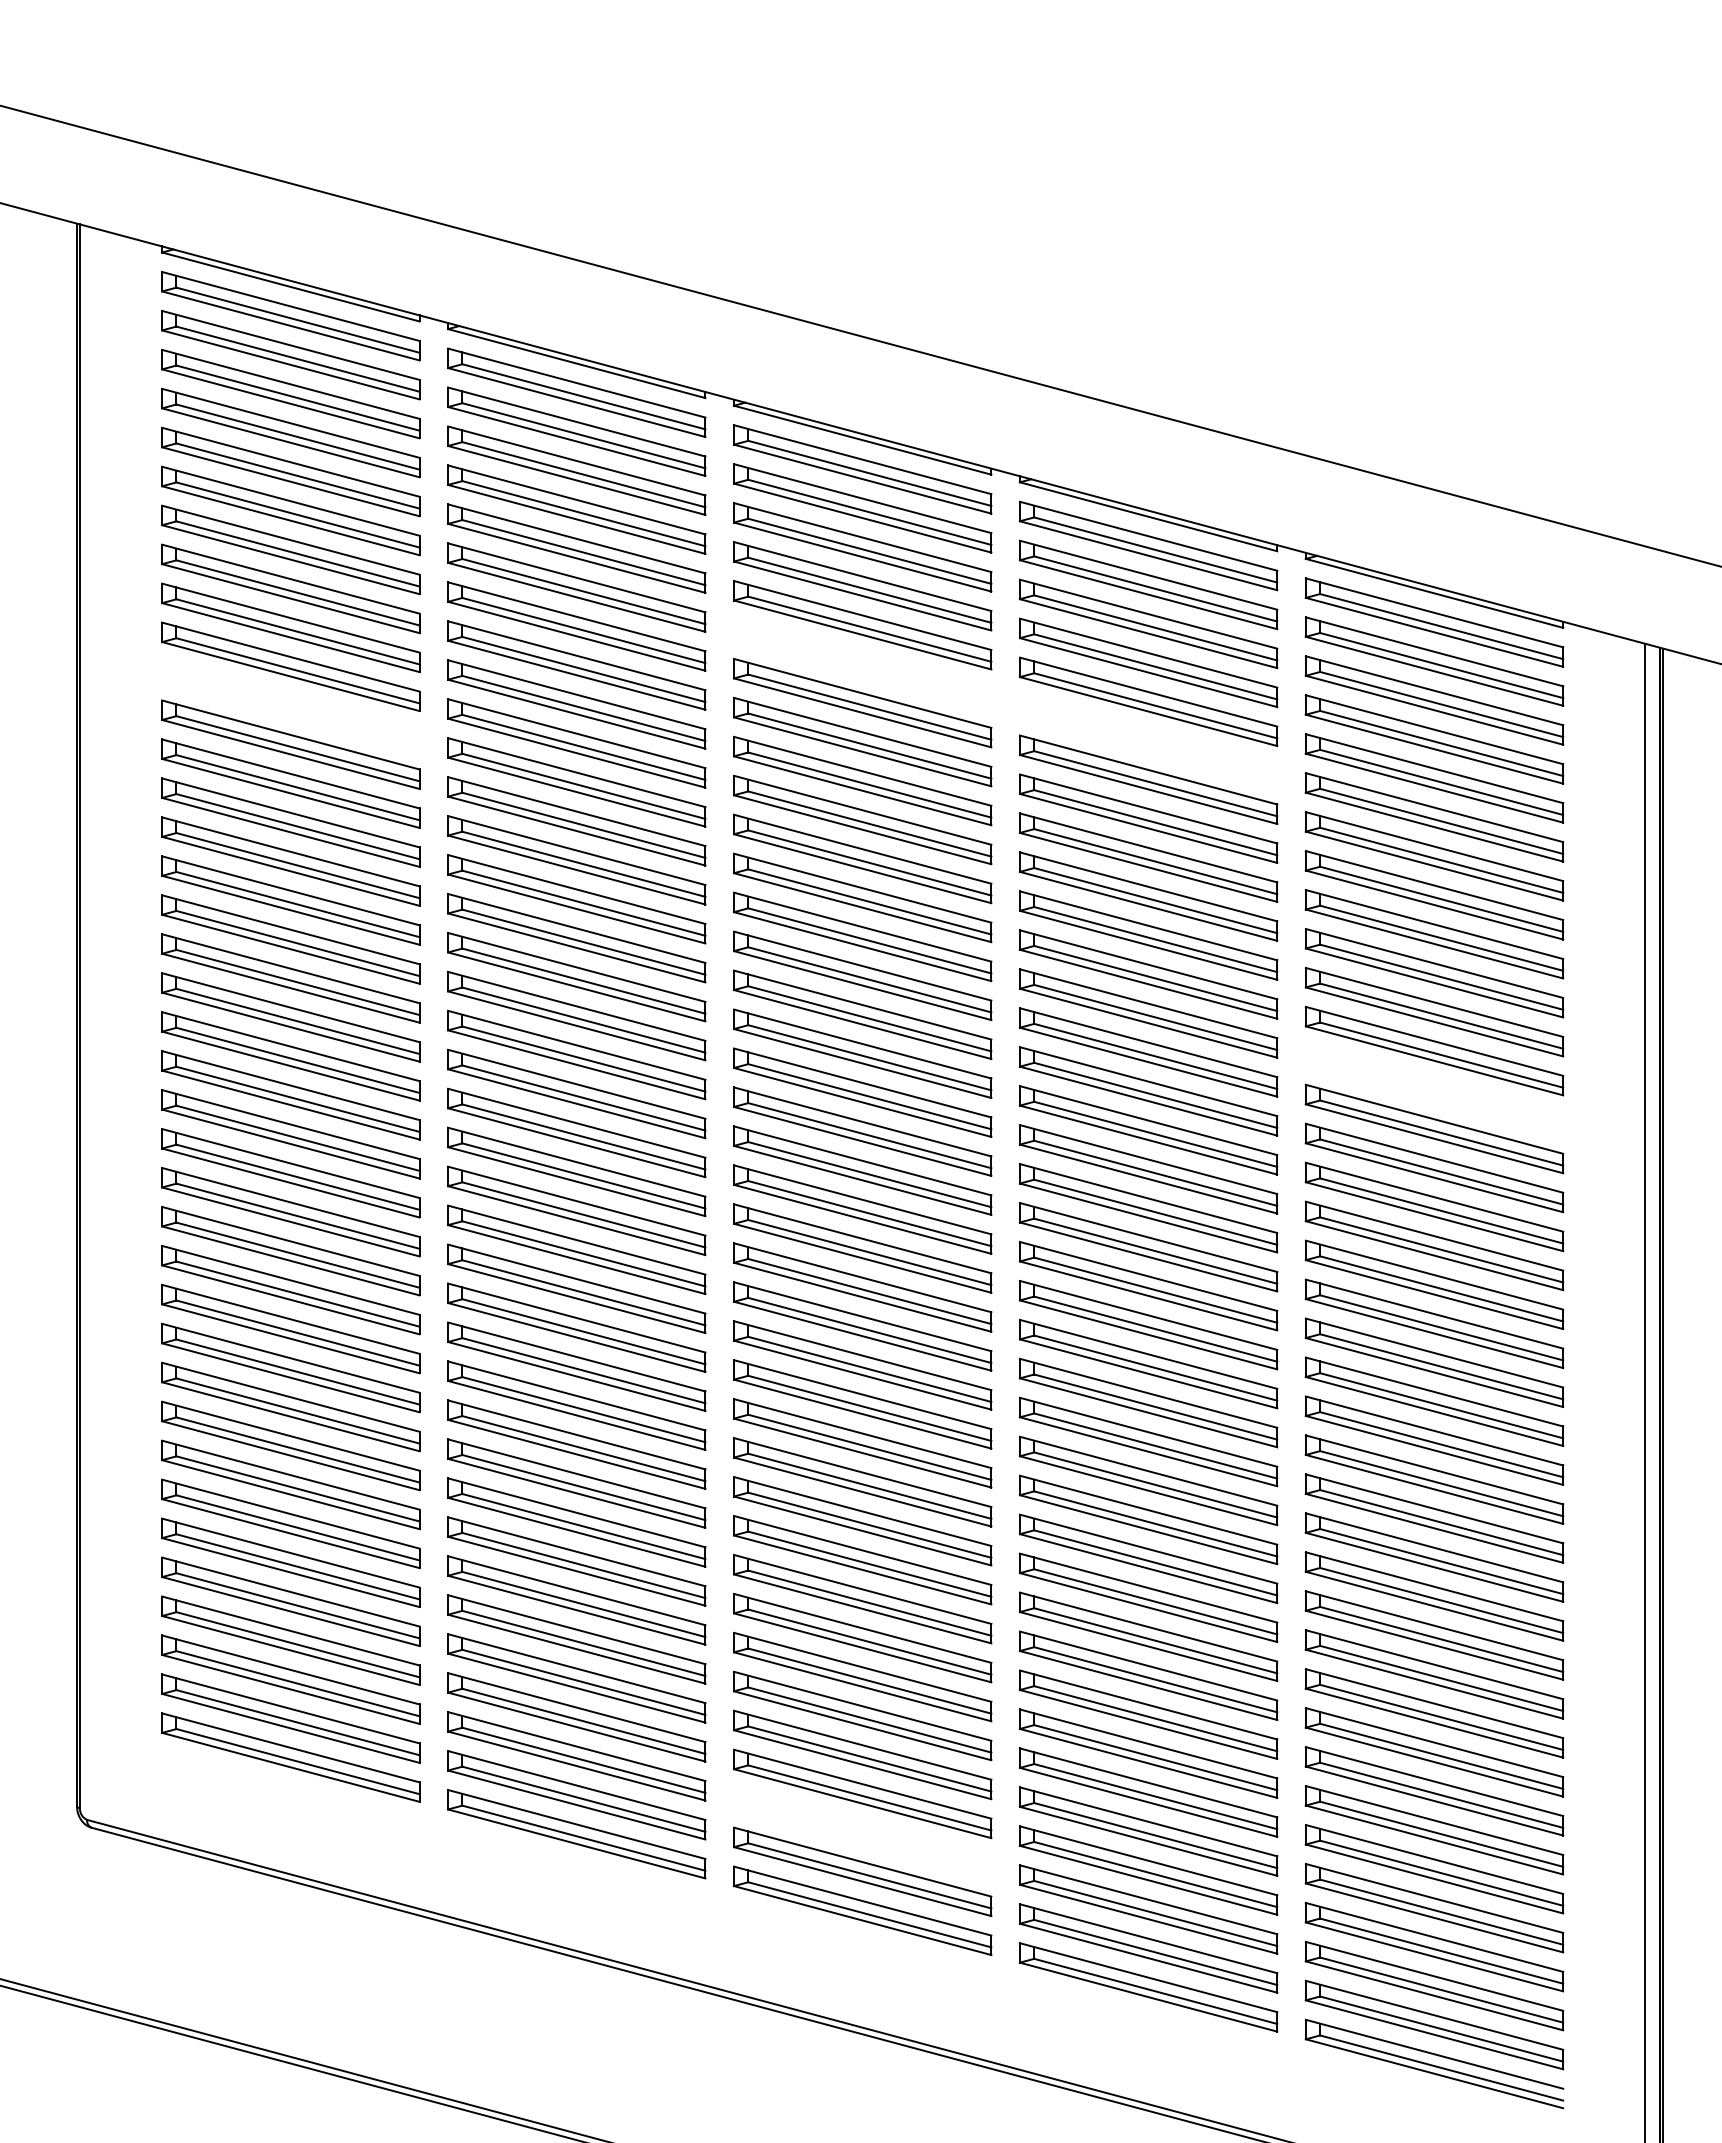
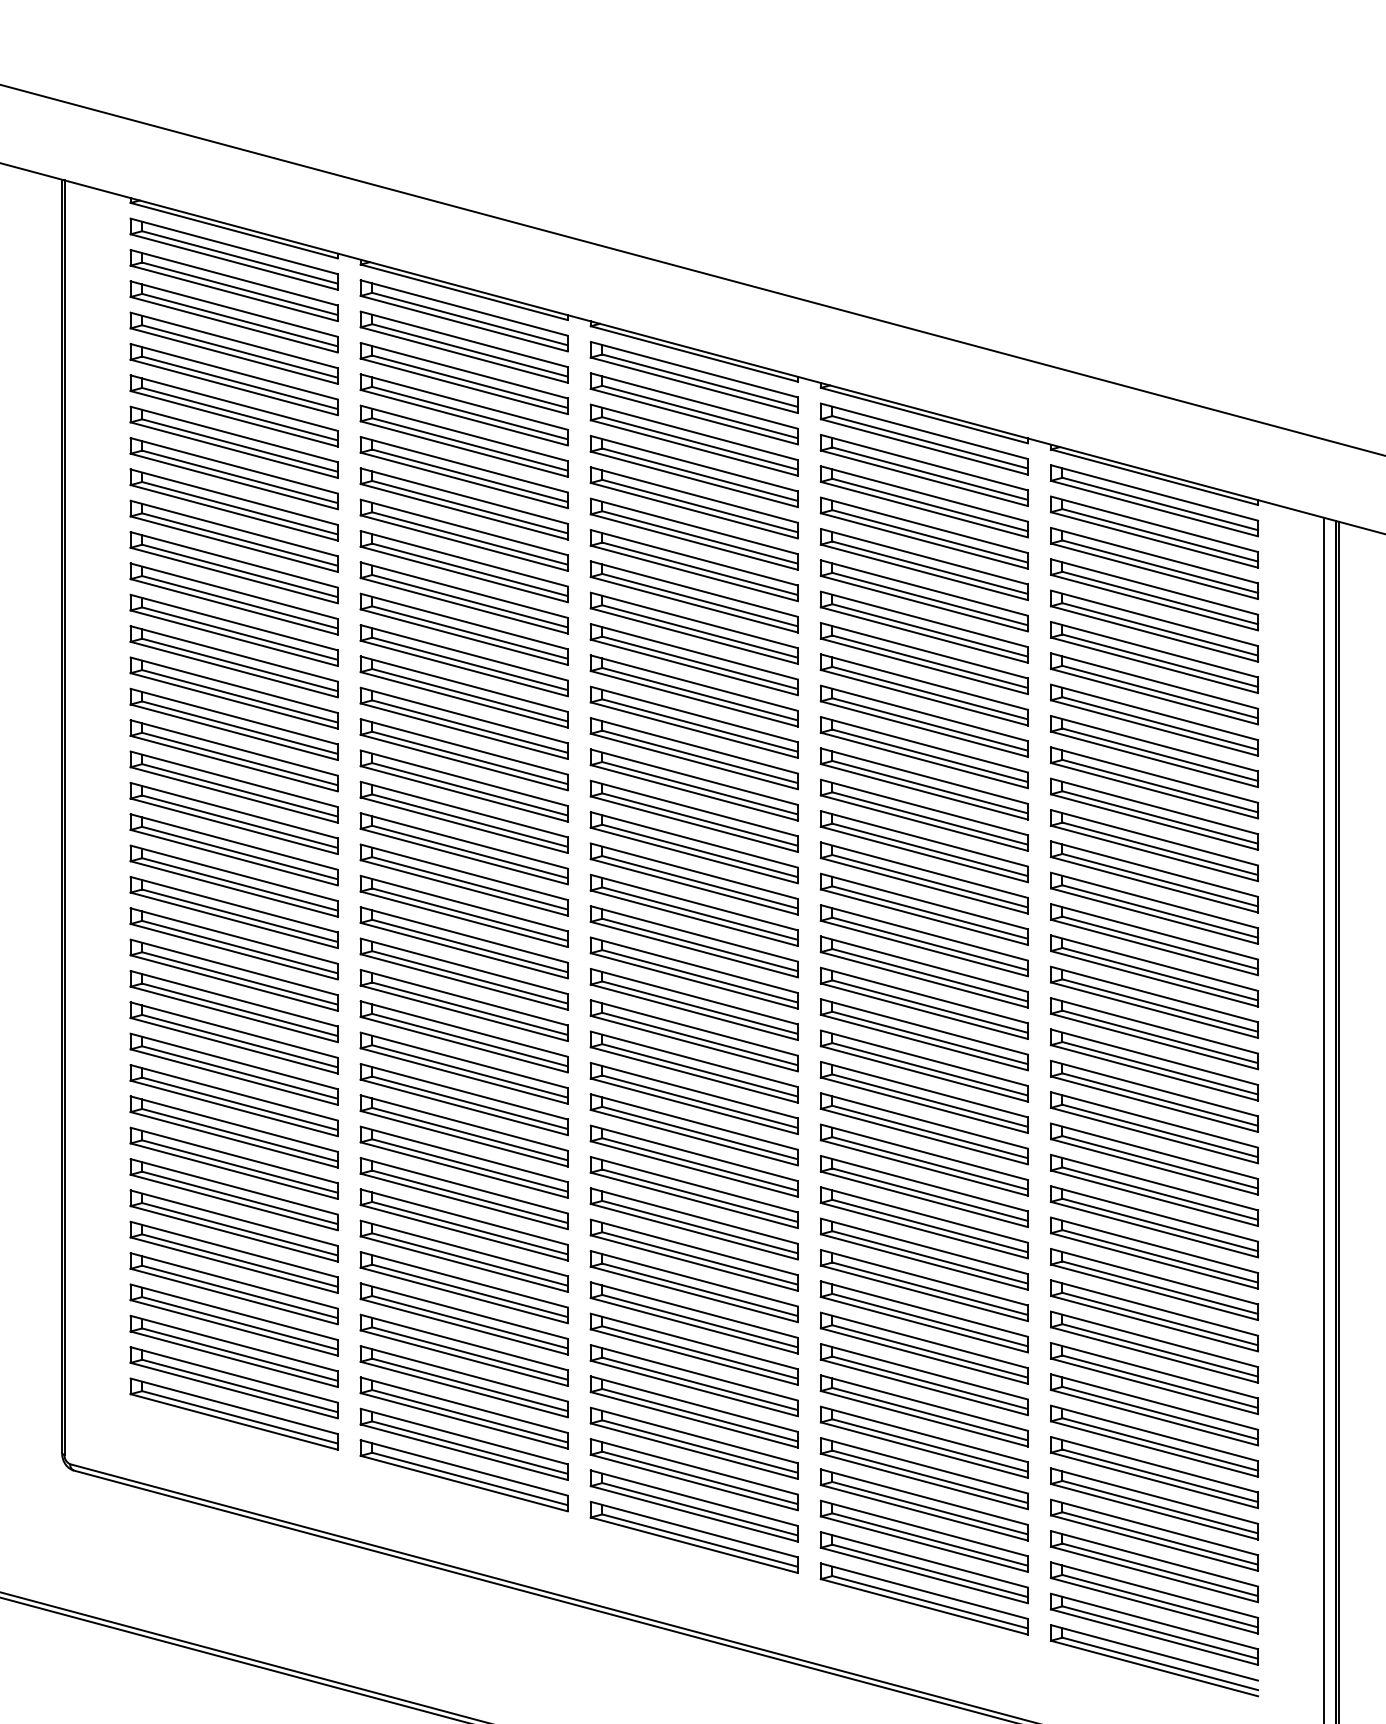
part: (862, 664) -> (694, 534), added
part: (290, 705) -> (233, 567), added
part: (1148, 740) -> (924, 595), added
part: (1434, 1089) -> (1154, 876), added
part: (862, 1832) -> (694, 1474), added

